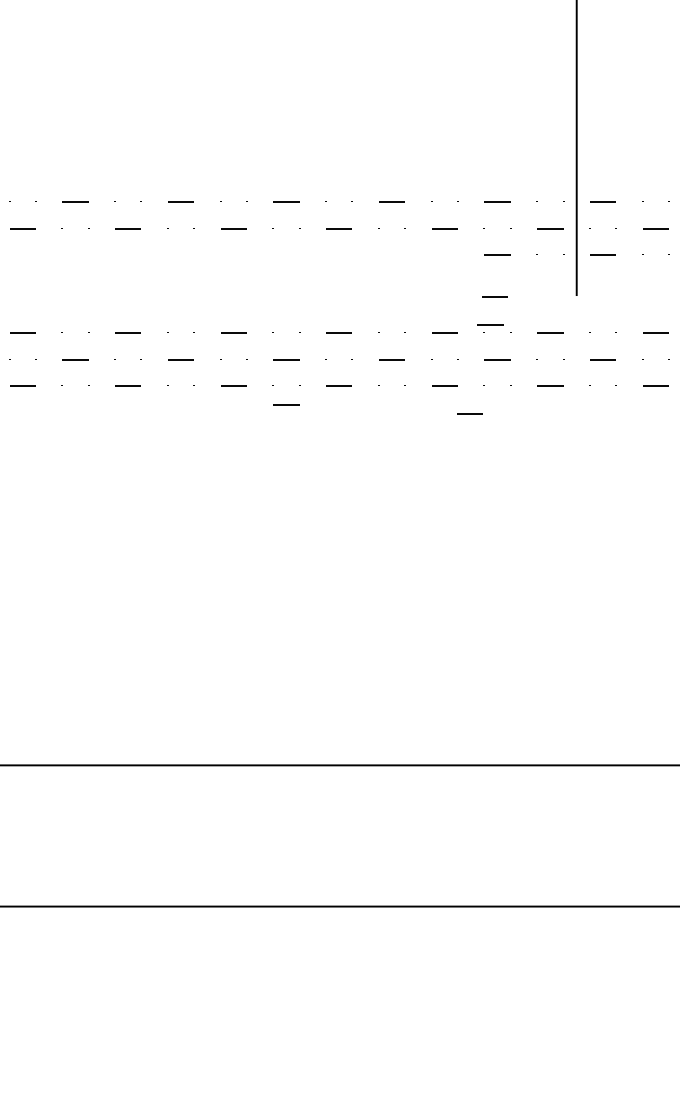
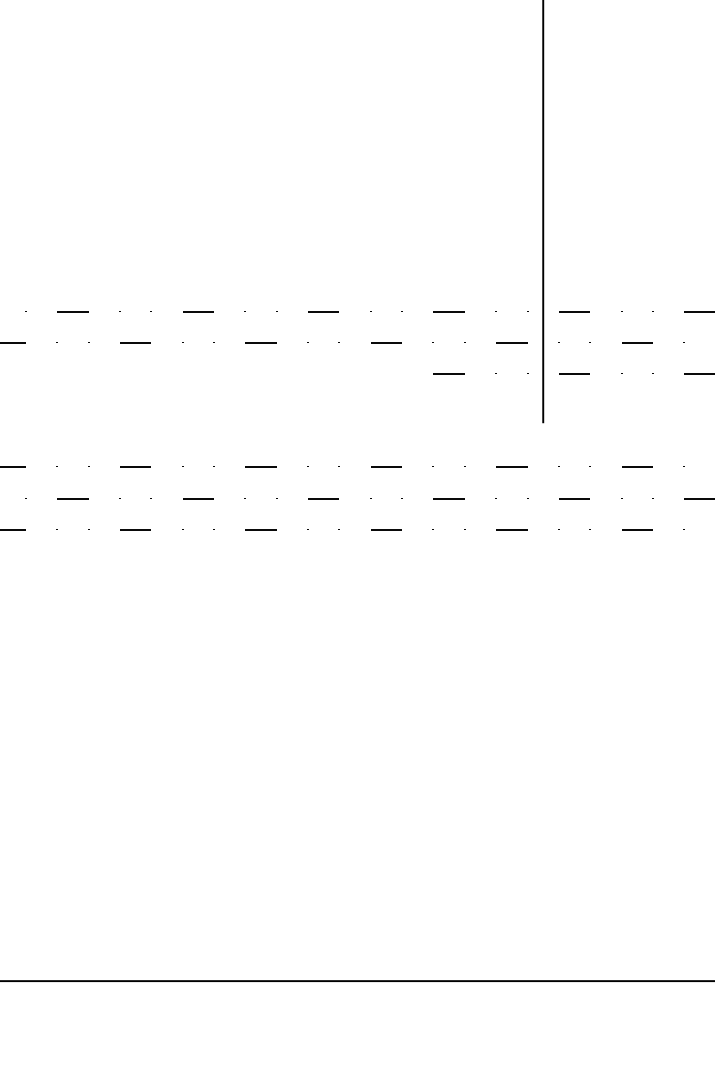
line: (494, 296) -> (445, 423), removed
line: (490, 324) -> (440, 457), removed
line: (286, 404) -> (198, 552), removed
line: (469, 413) -> (415, 562), removed

